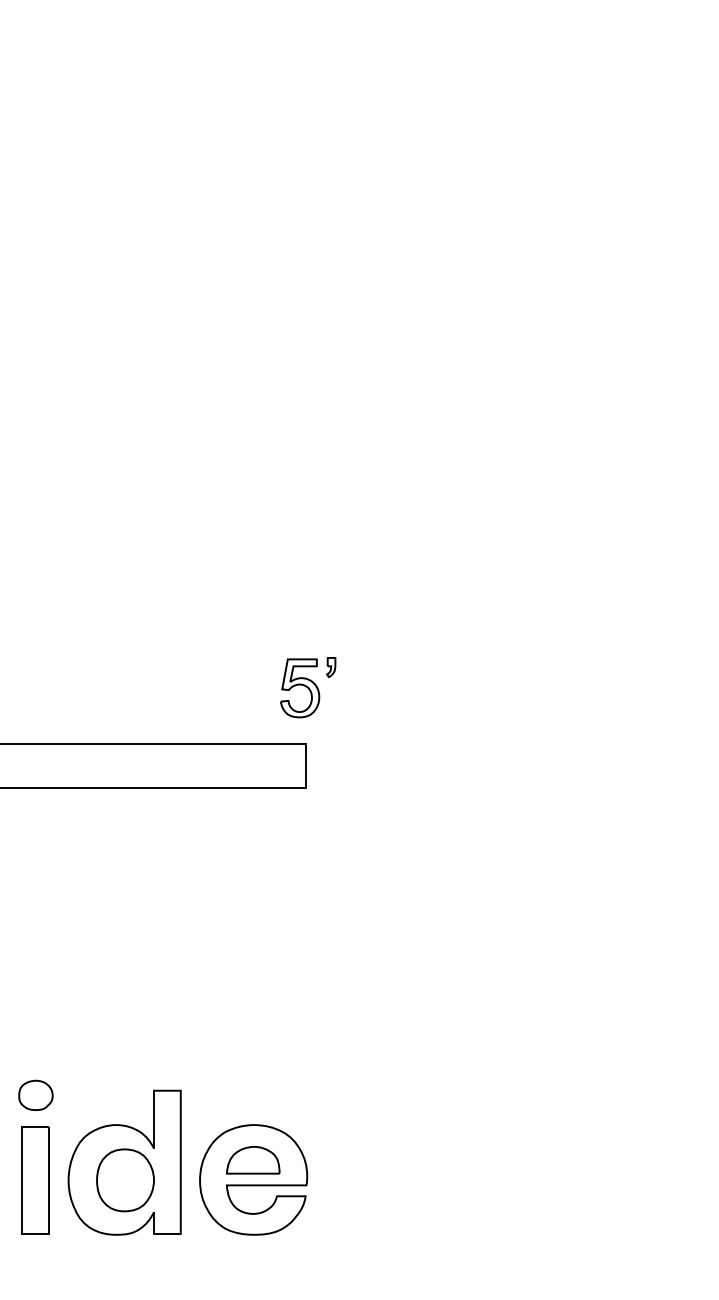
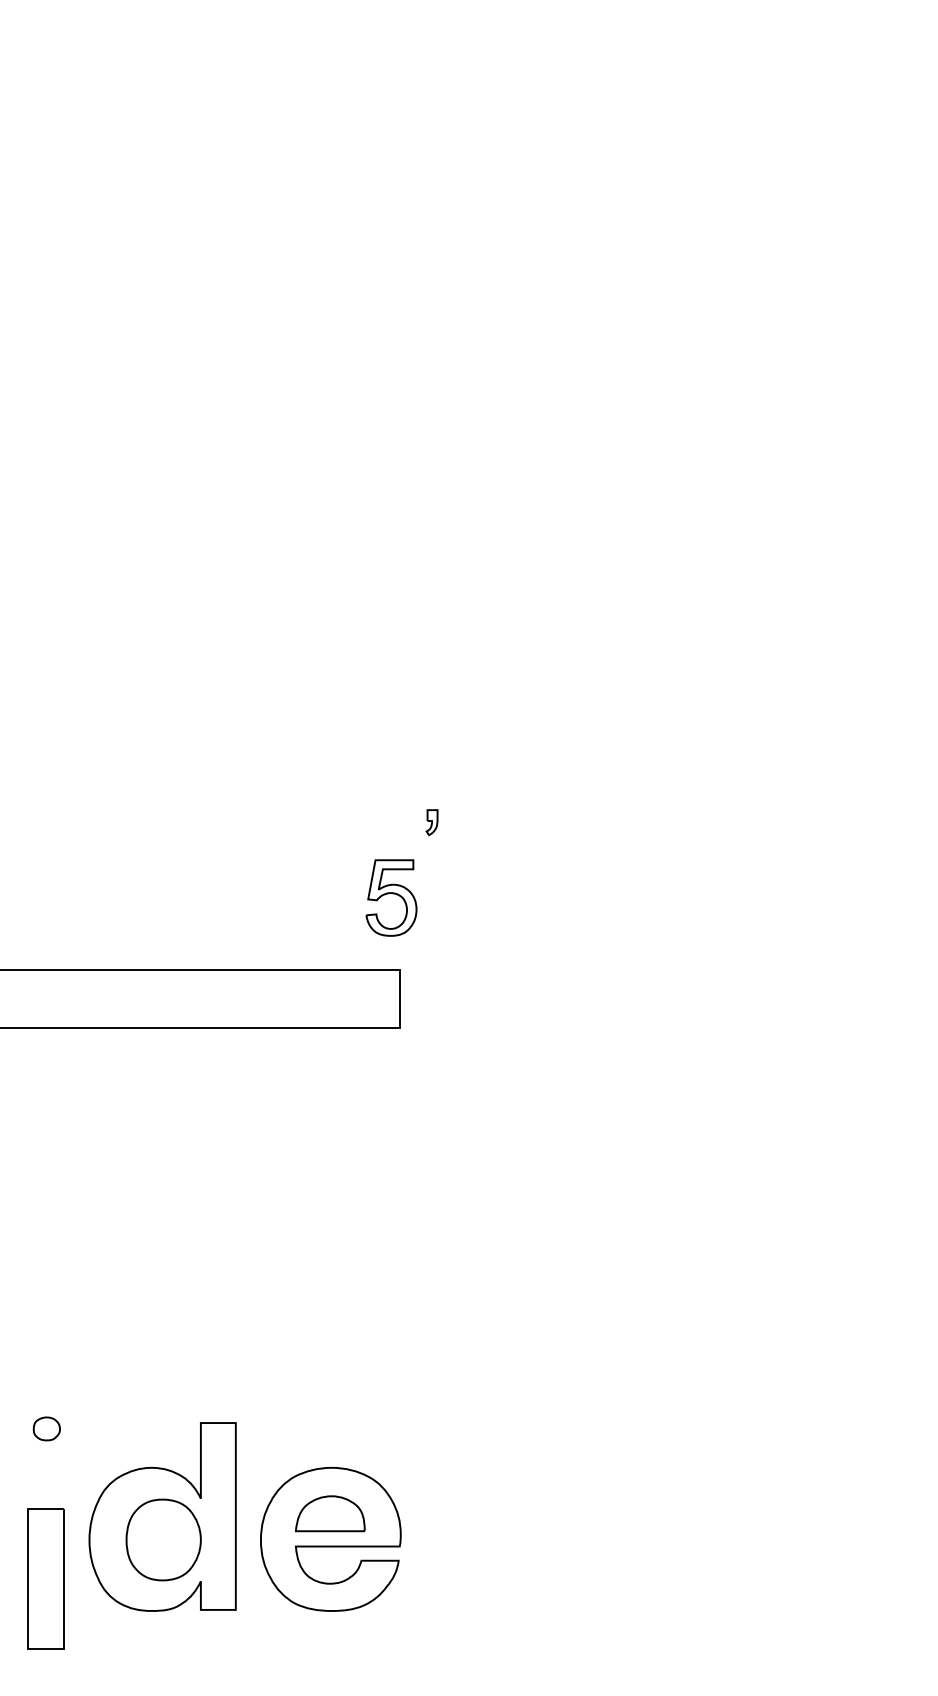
part: (331, 667) -> (432, 822), moved
part: (35, 1094) -> (46, 1427), size x0.6
part: (35, 1180) -> (46, 1579), moved

